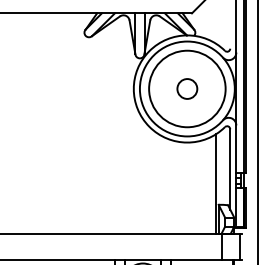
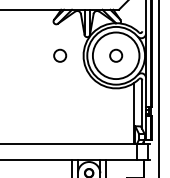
circle: (95, 88) -> (60, 55), added

